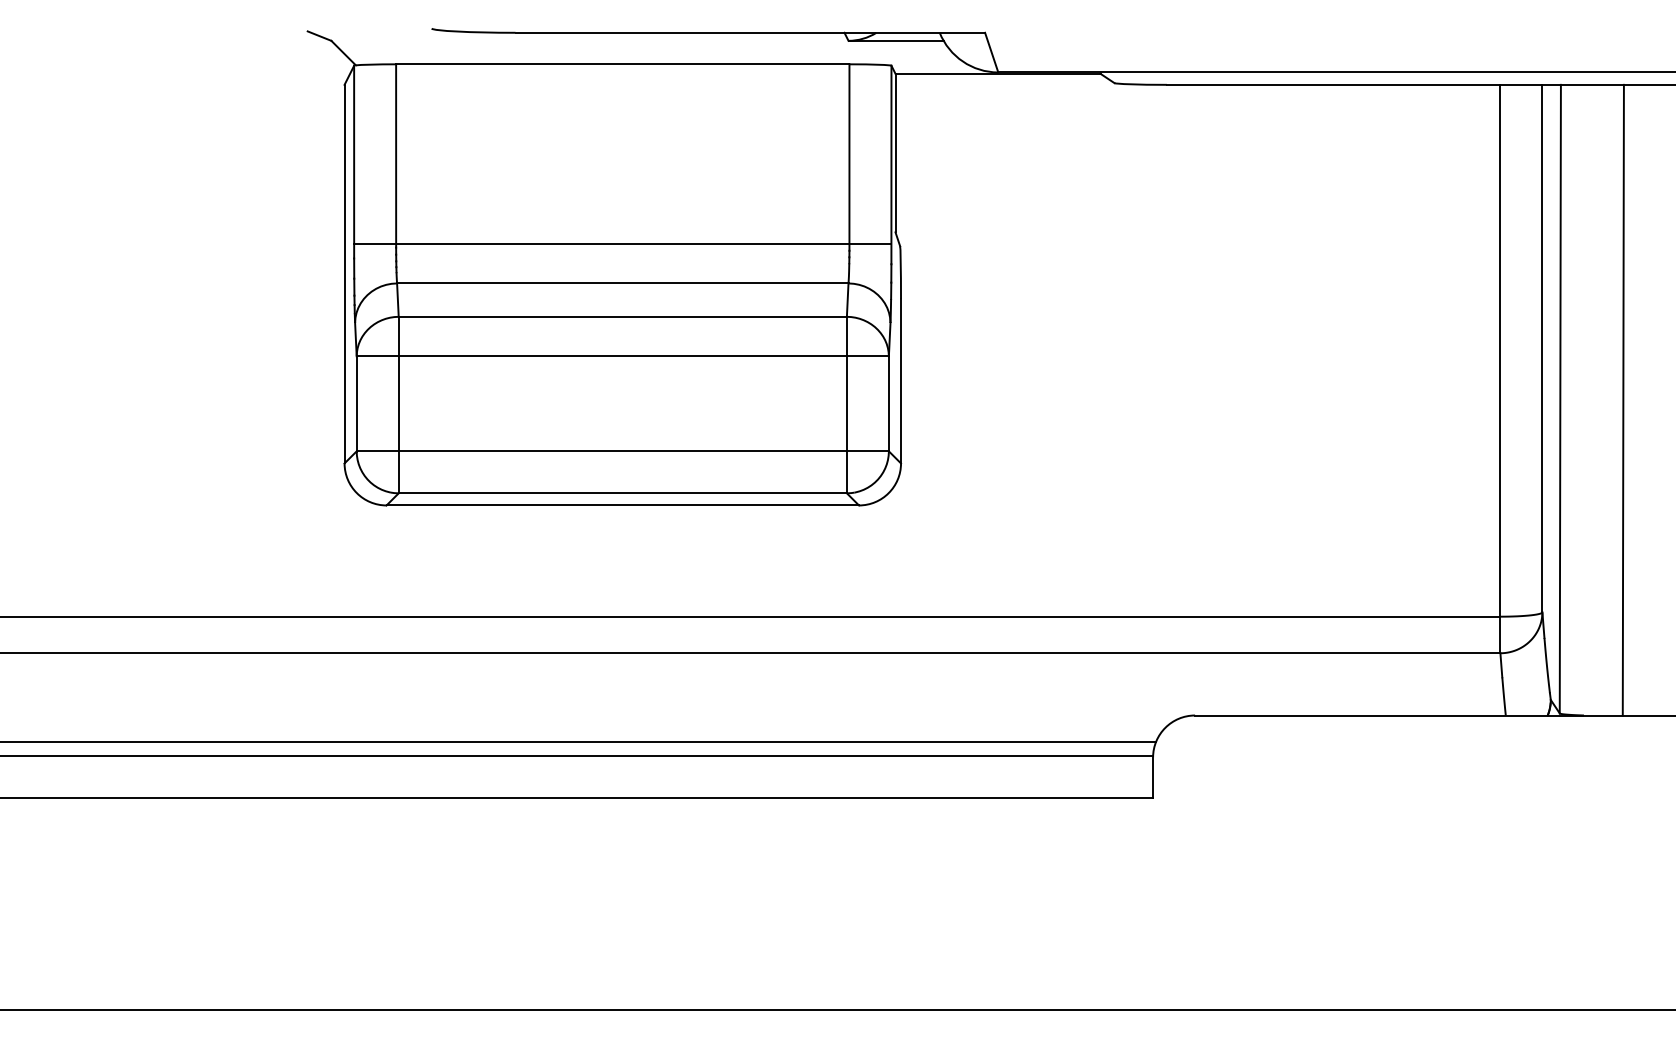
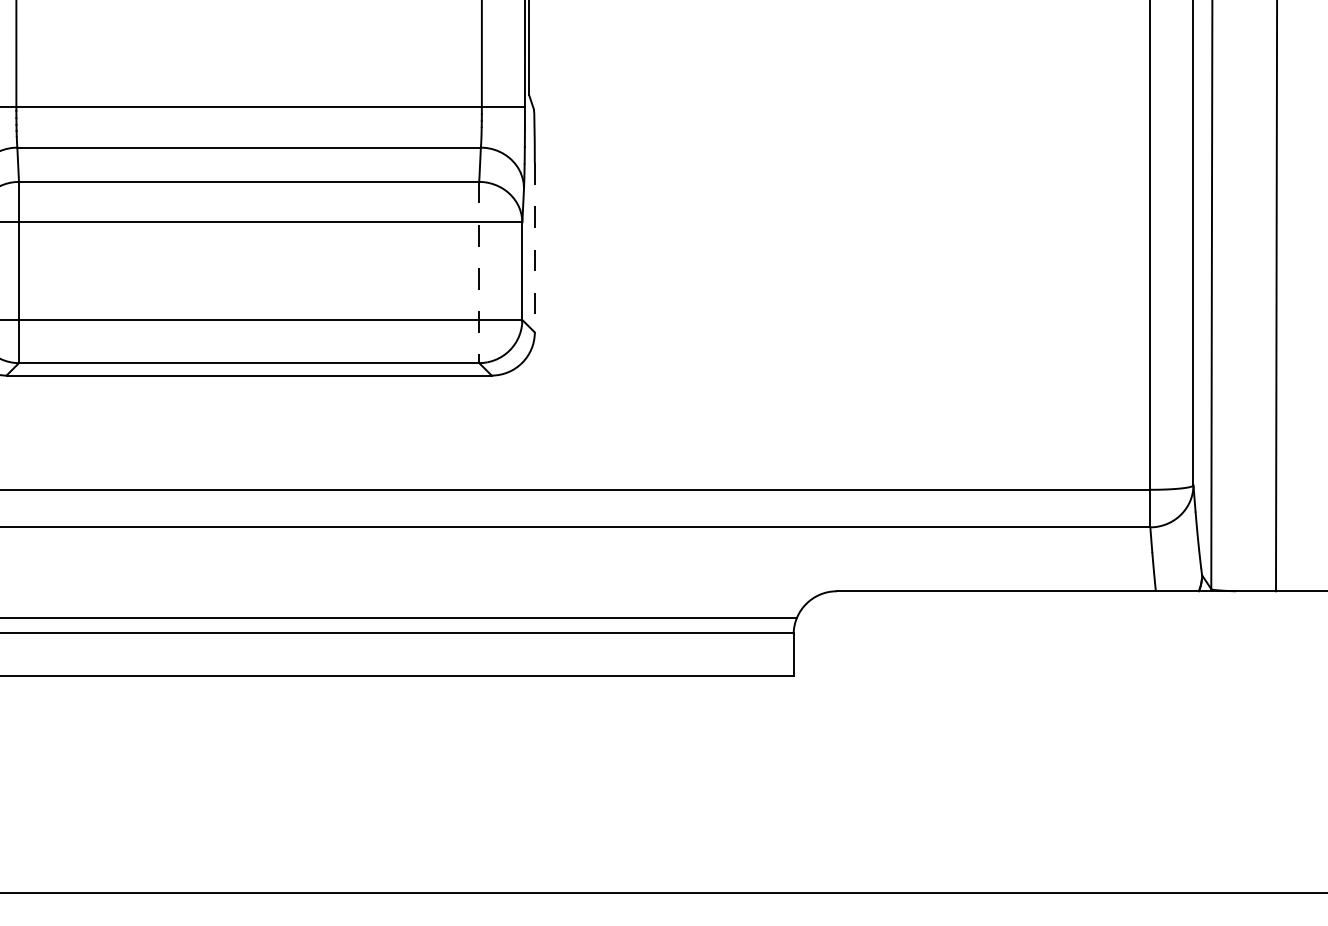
line: (901, 381) -> (535, 248), solid -> dashed
line: (846, 405) -> (478, 272), solid -> dashed

